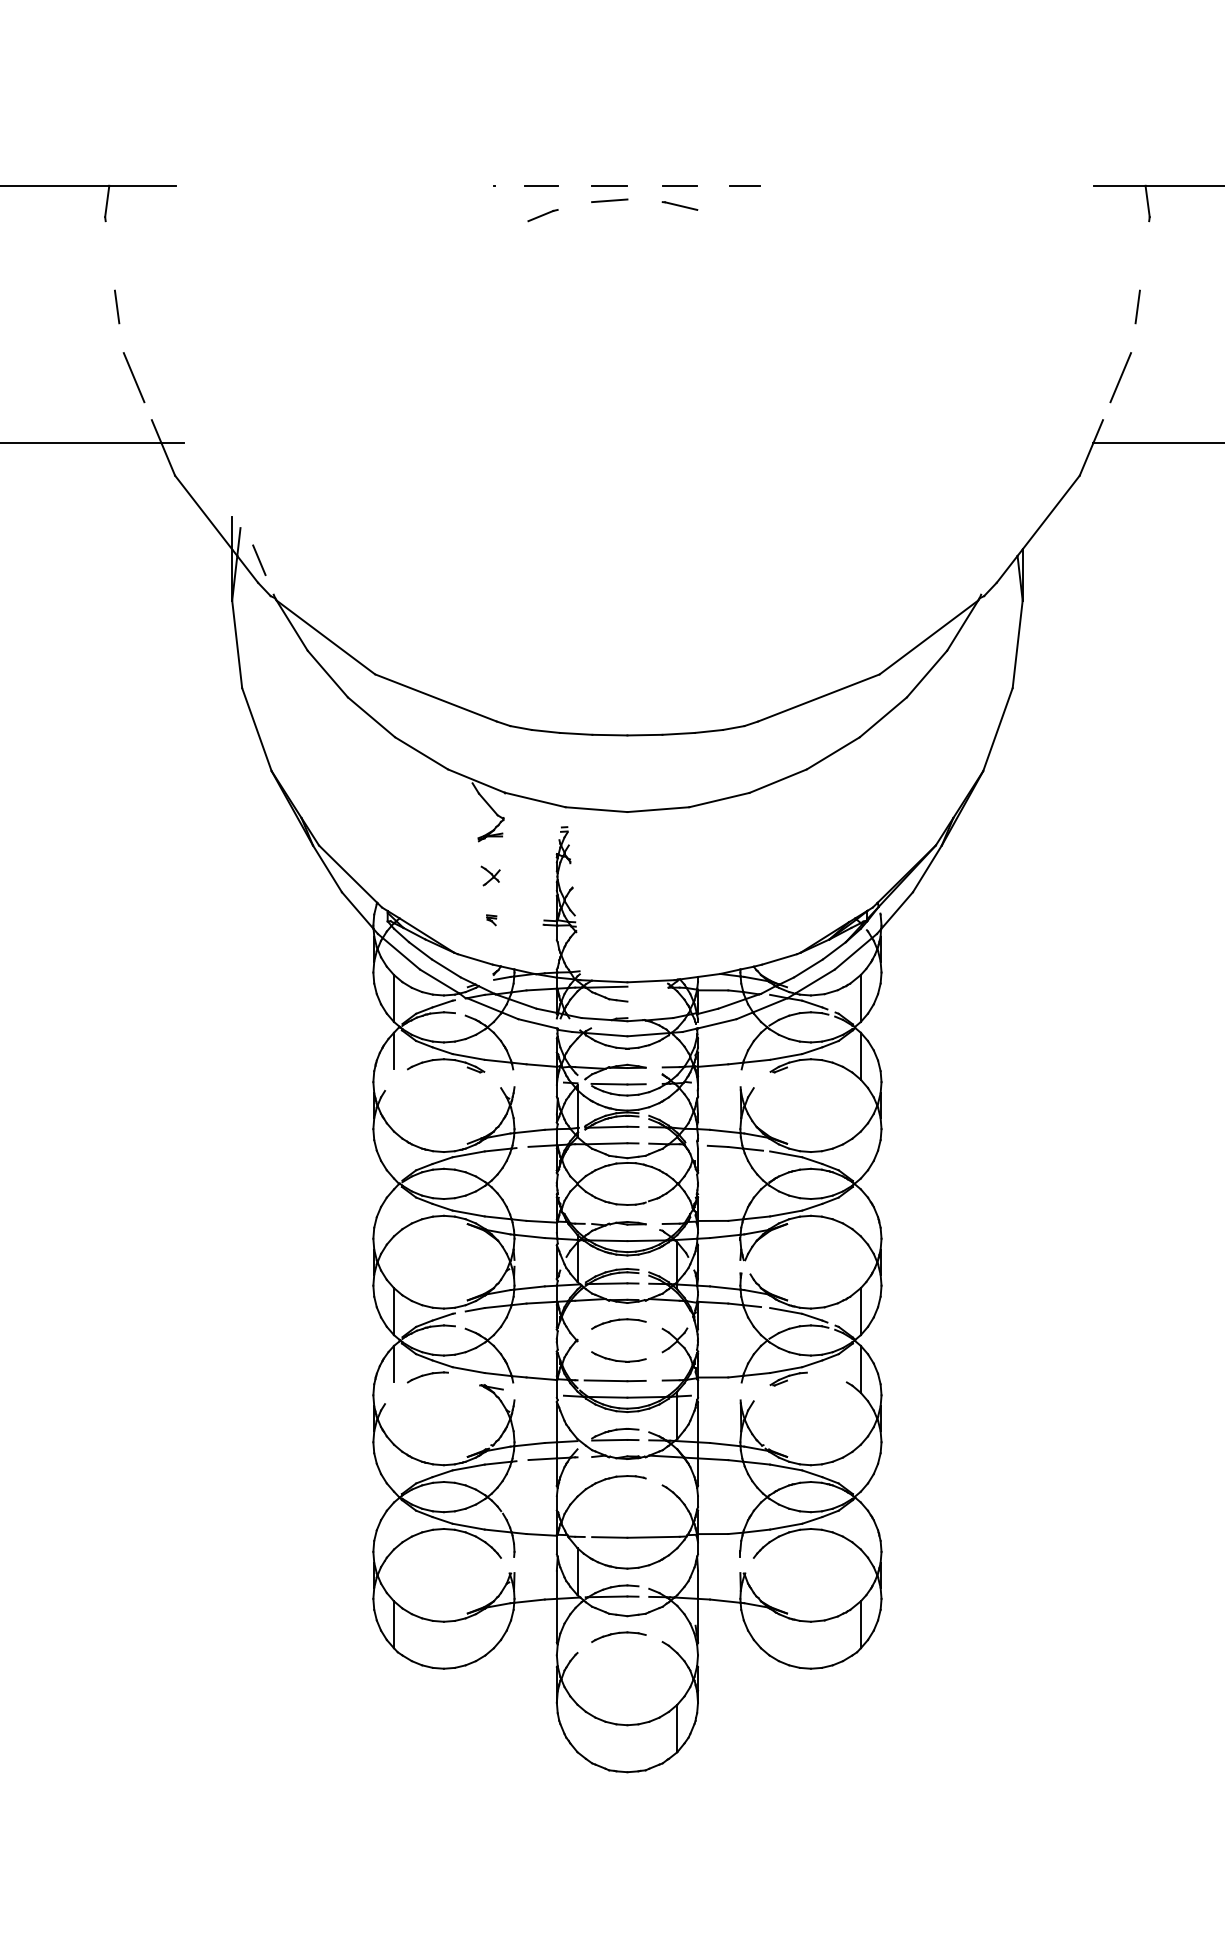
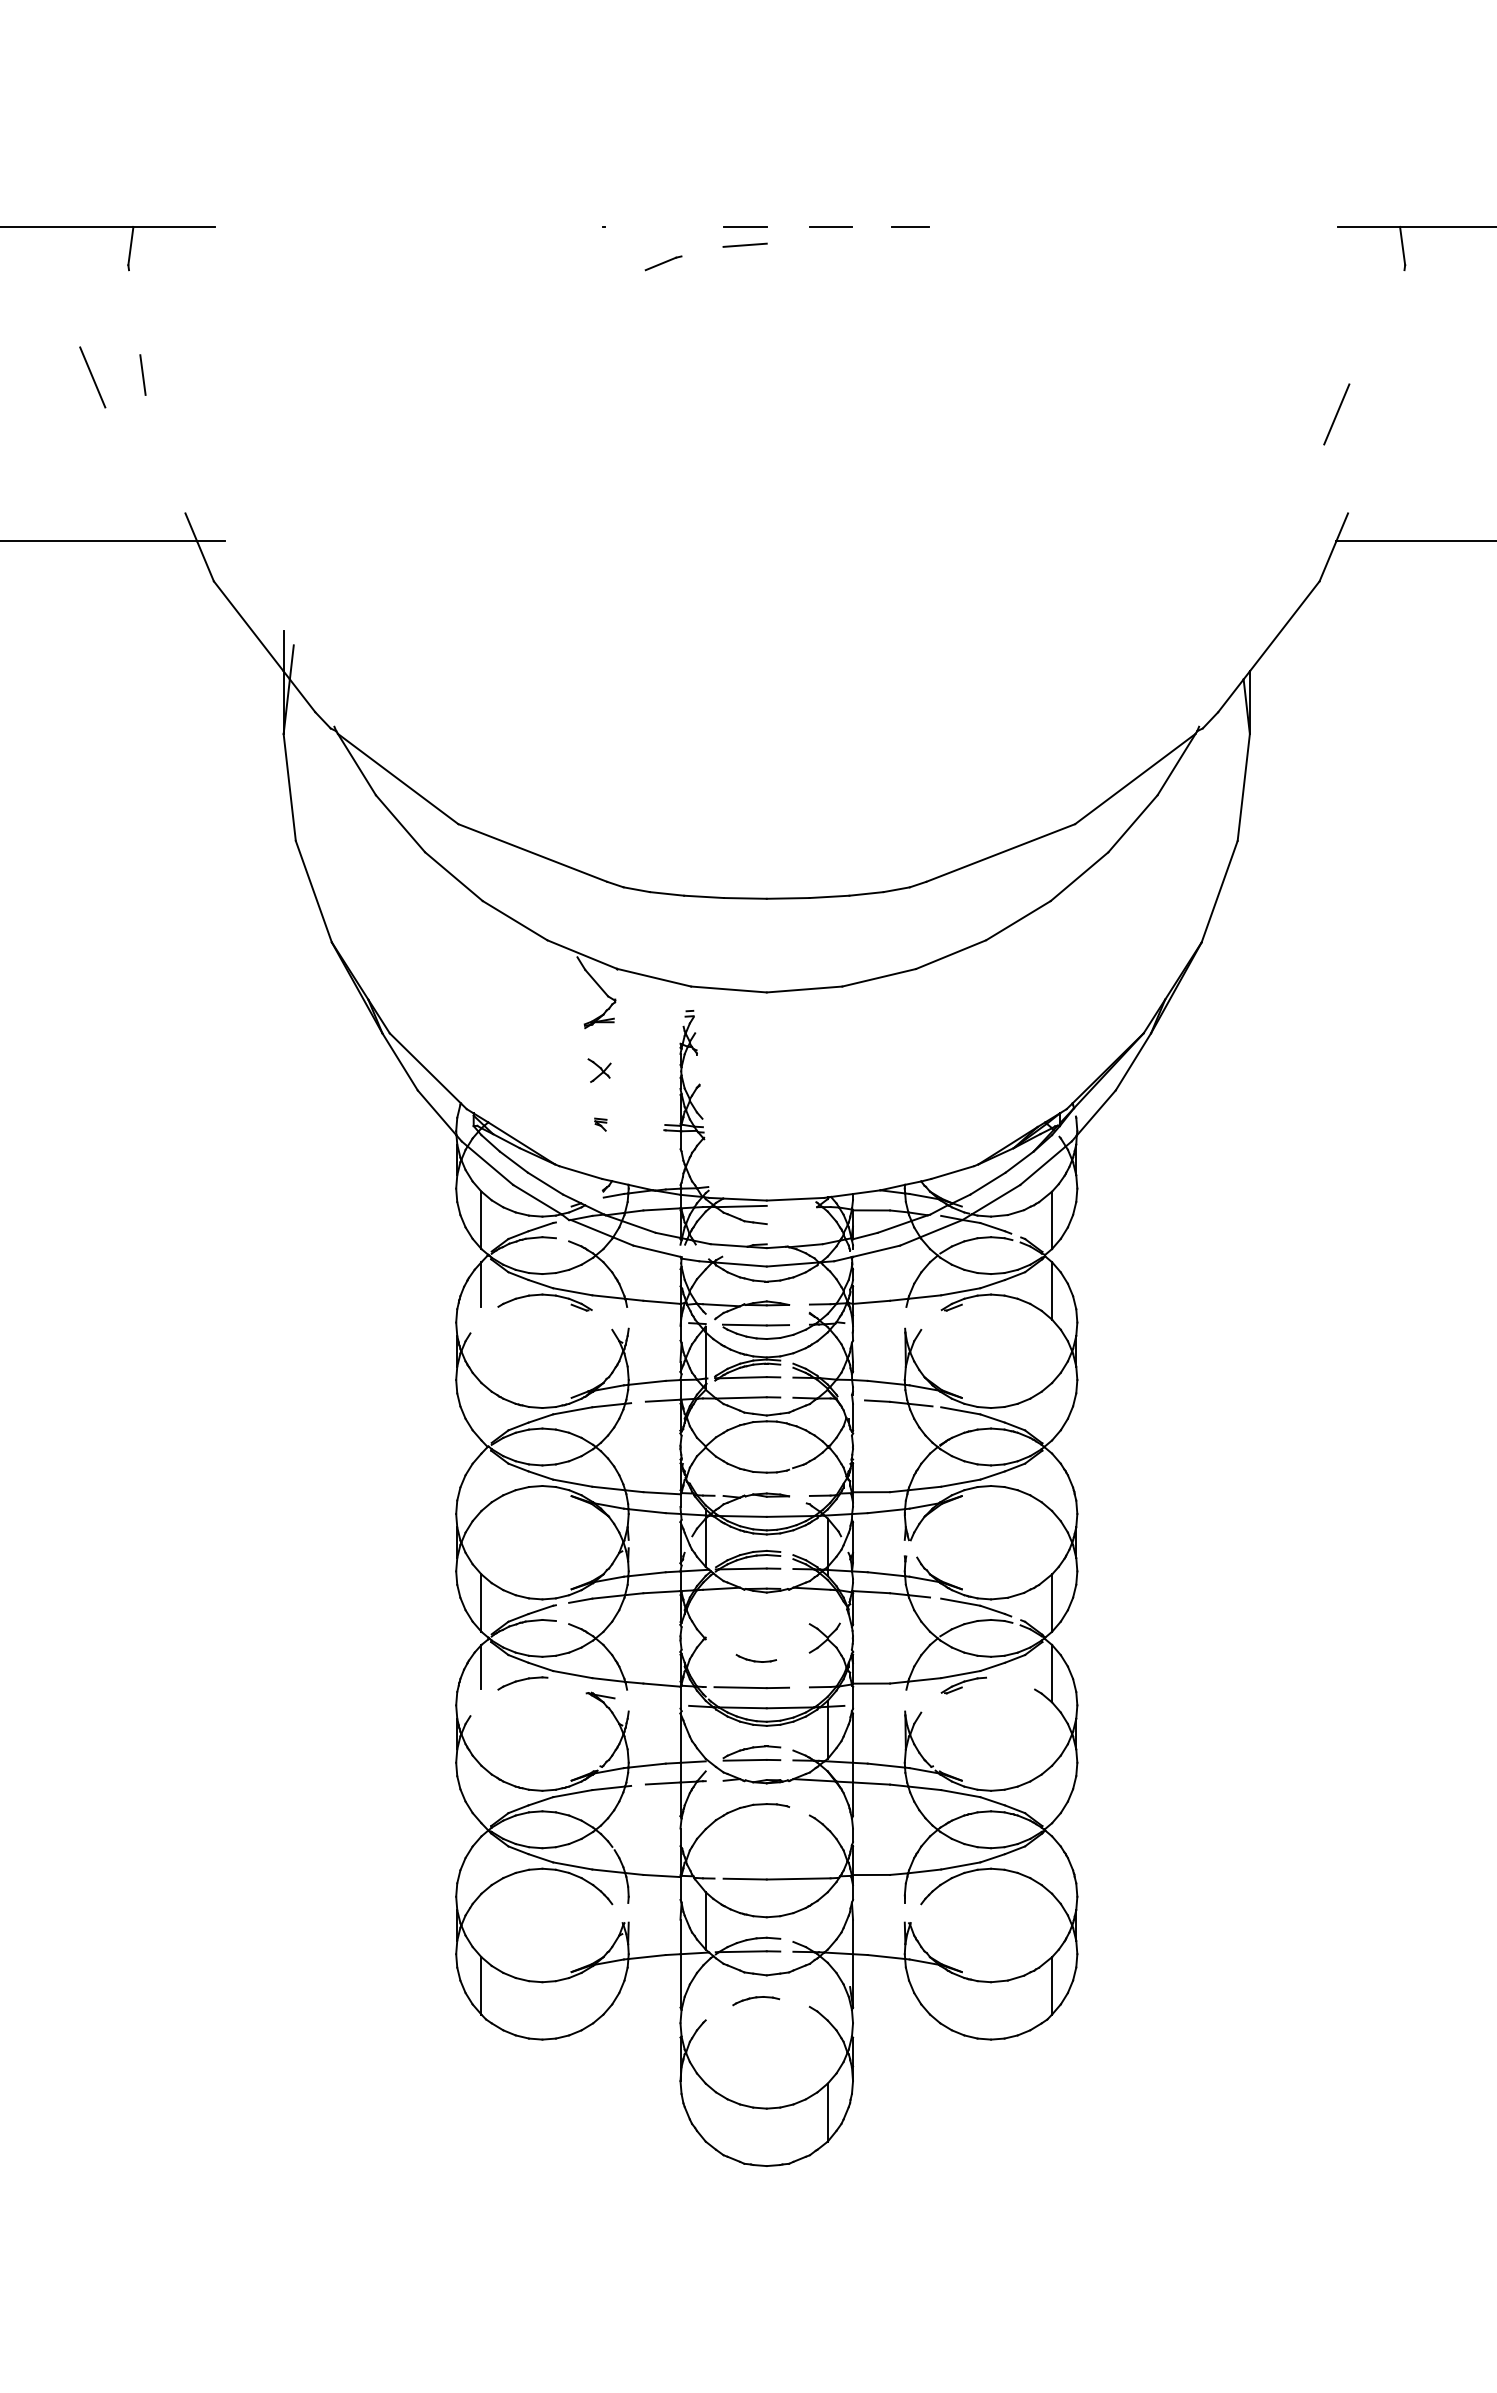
line: (541, 185) -> (661, 226), removed
line: (679, 205) -> (830, 251), removed
line: (1137, 306) -> (1390, 374), removed
line: (133, 377) -> (92, 377), moved
line: (1120, 377) -> (1336, 414), moved
line: (259, 560) -> (316, 684), removed
part: (618, 1324) -> (755, 1618), removed
part: (619, 1356) -> (756, 1658), size x0.6
part: (618, 1636) -> (755, 2000), size x0.7

